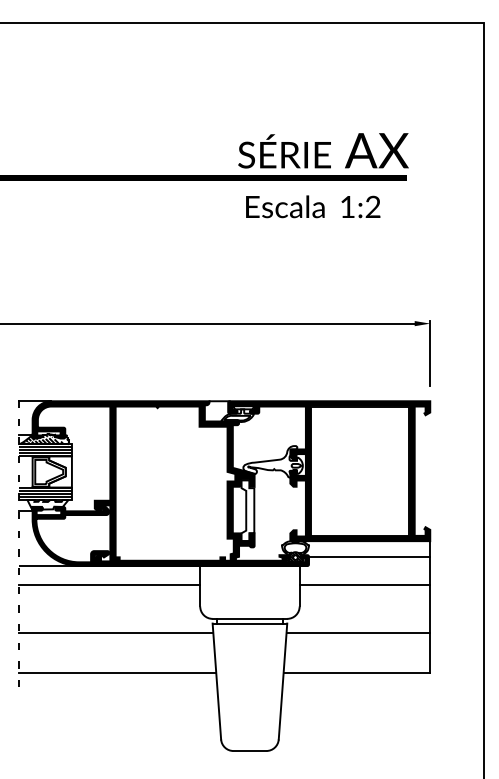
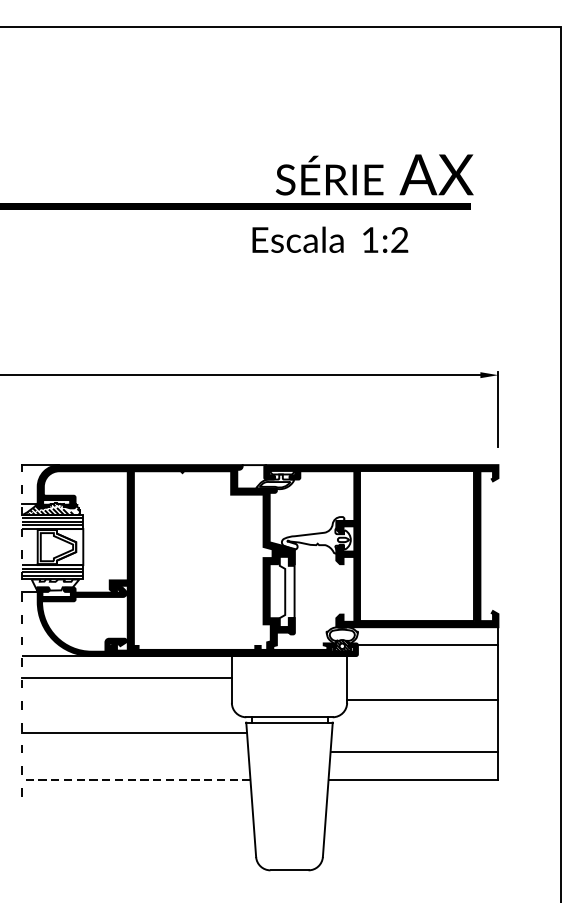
text: (313, 206) -> (330, 239), moved
line: (364, 584) -> (422, 699), moved
line: (358, 632) -> (415, 751), moved
line: (117, 673) -> (136, 780), solid -> dashed

